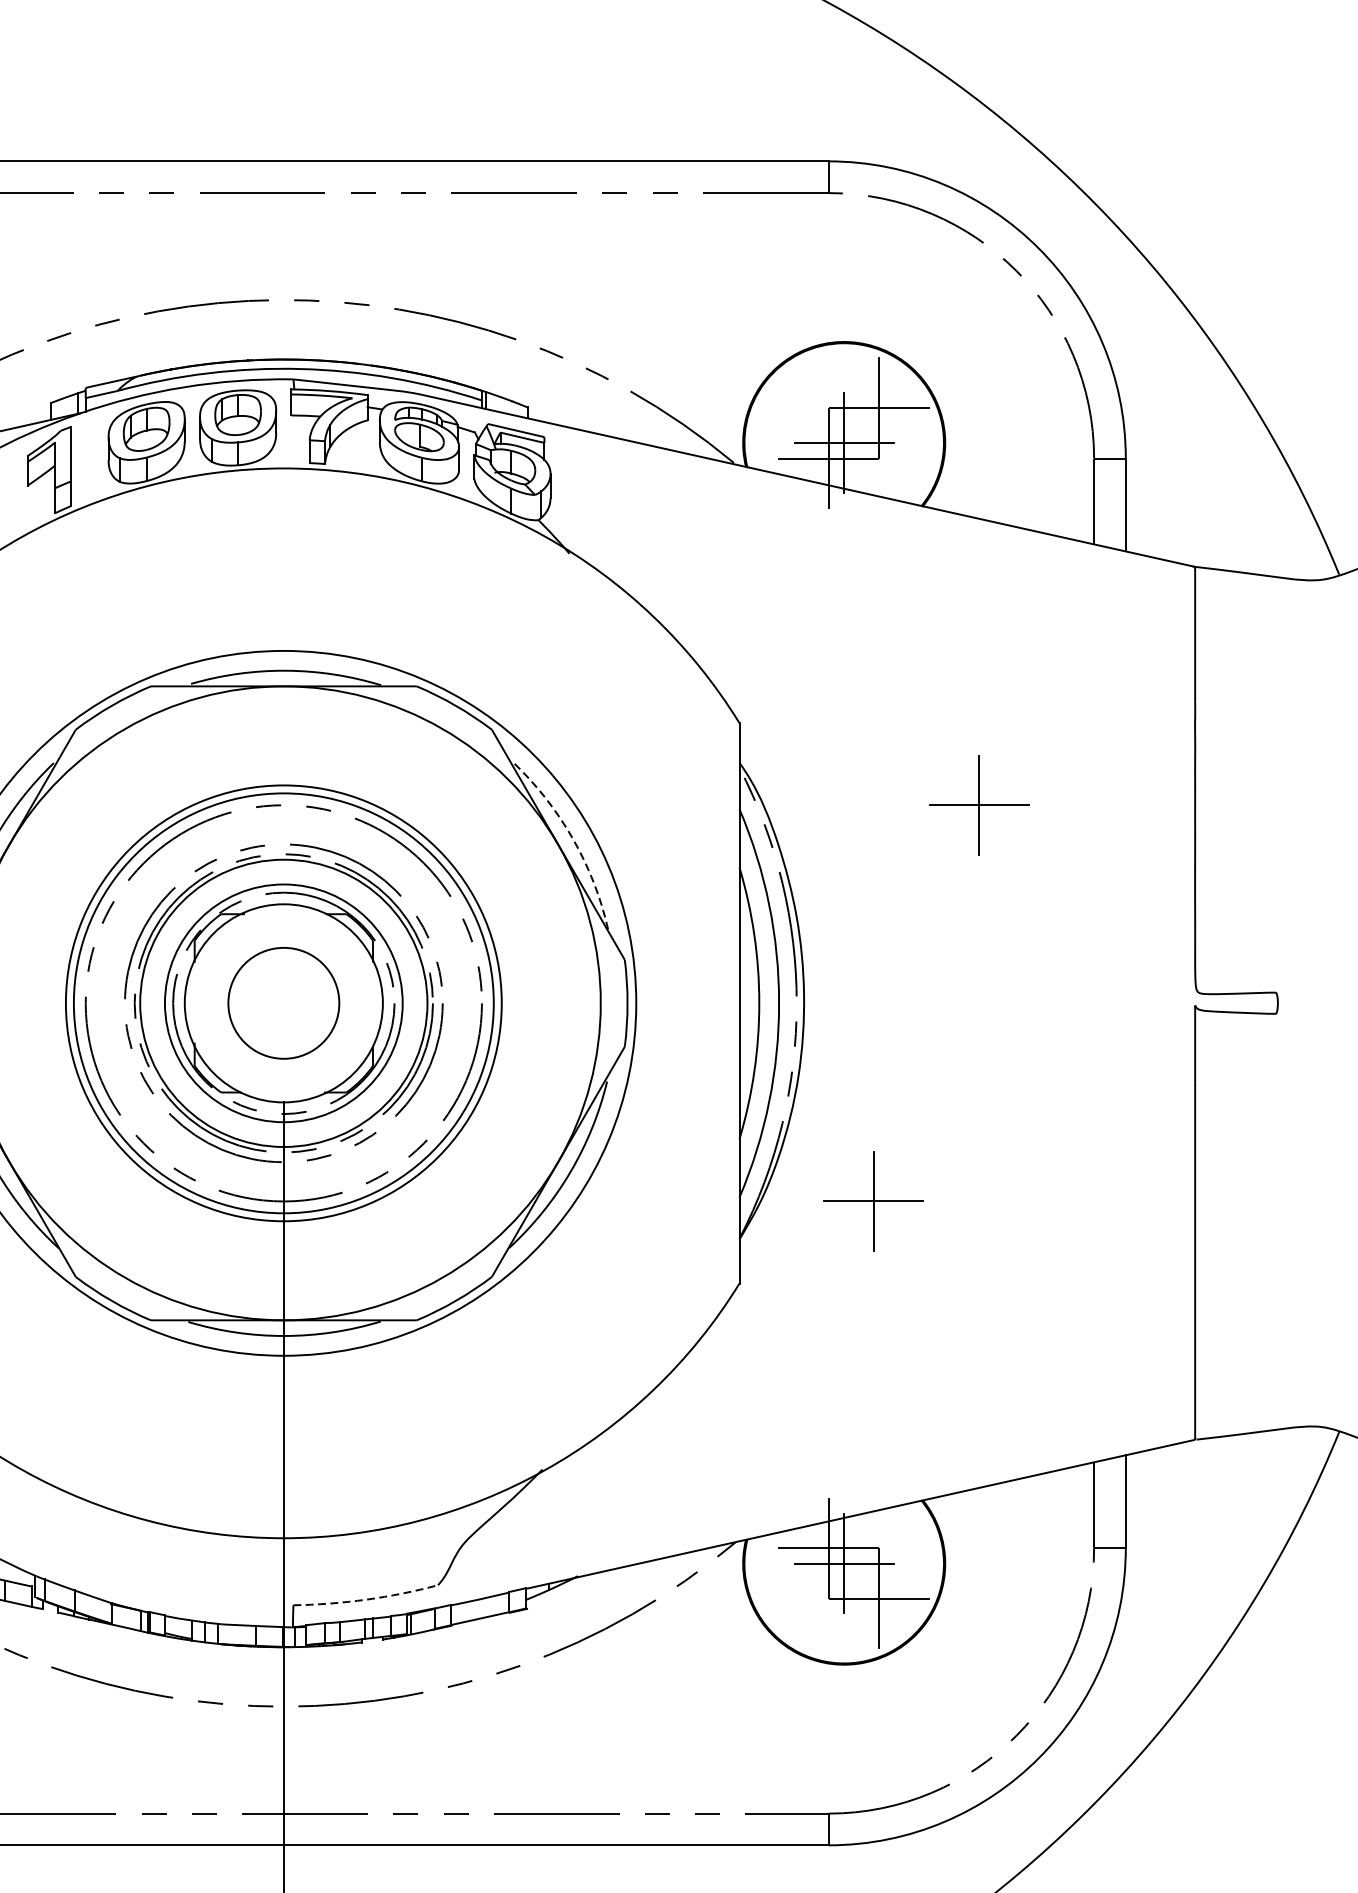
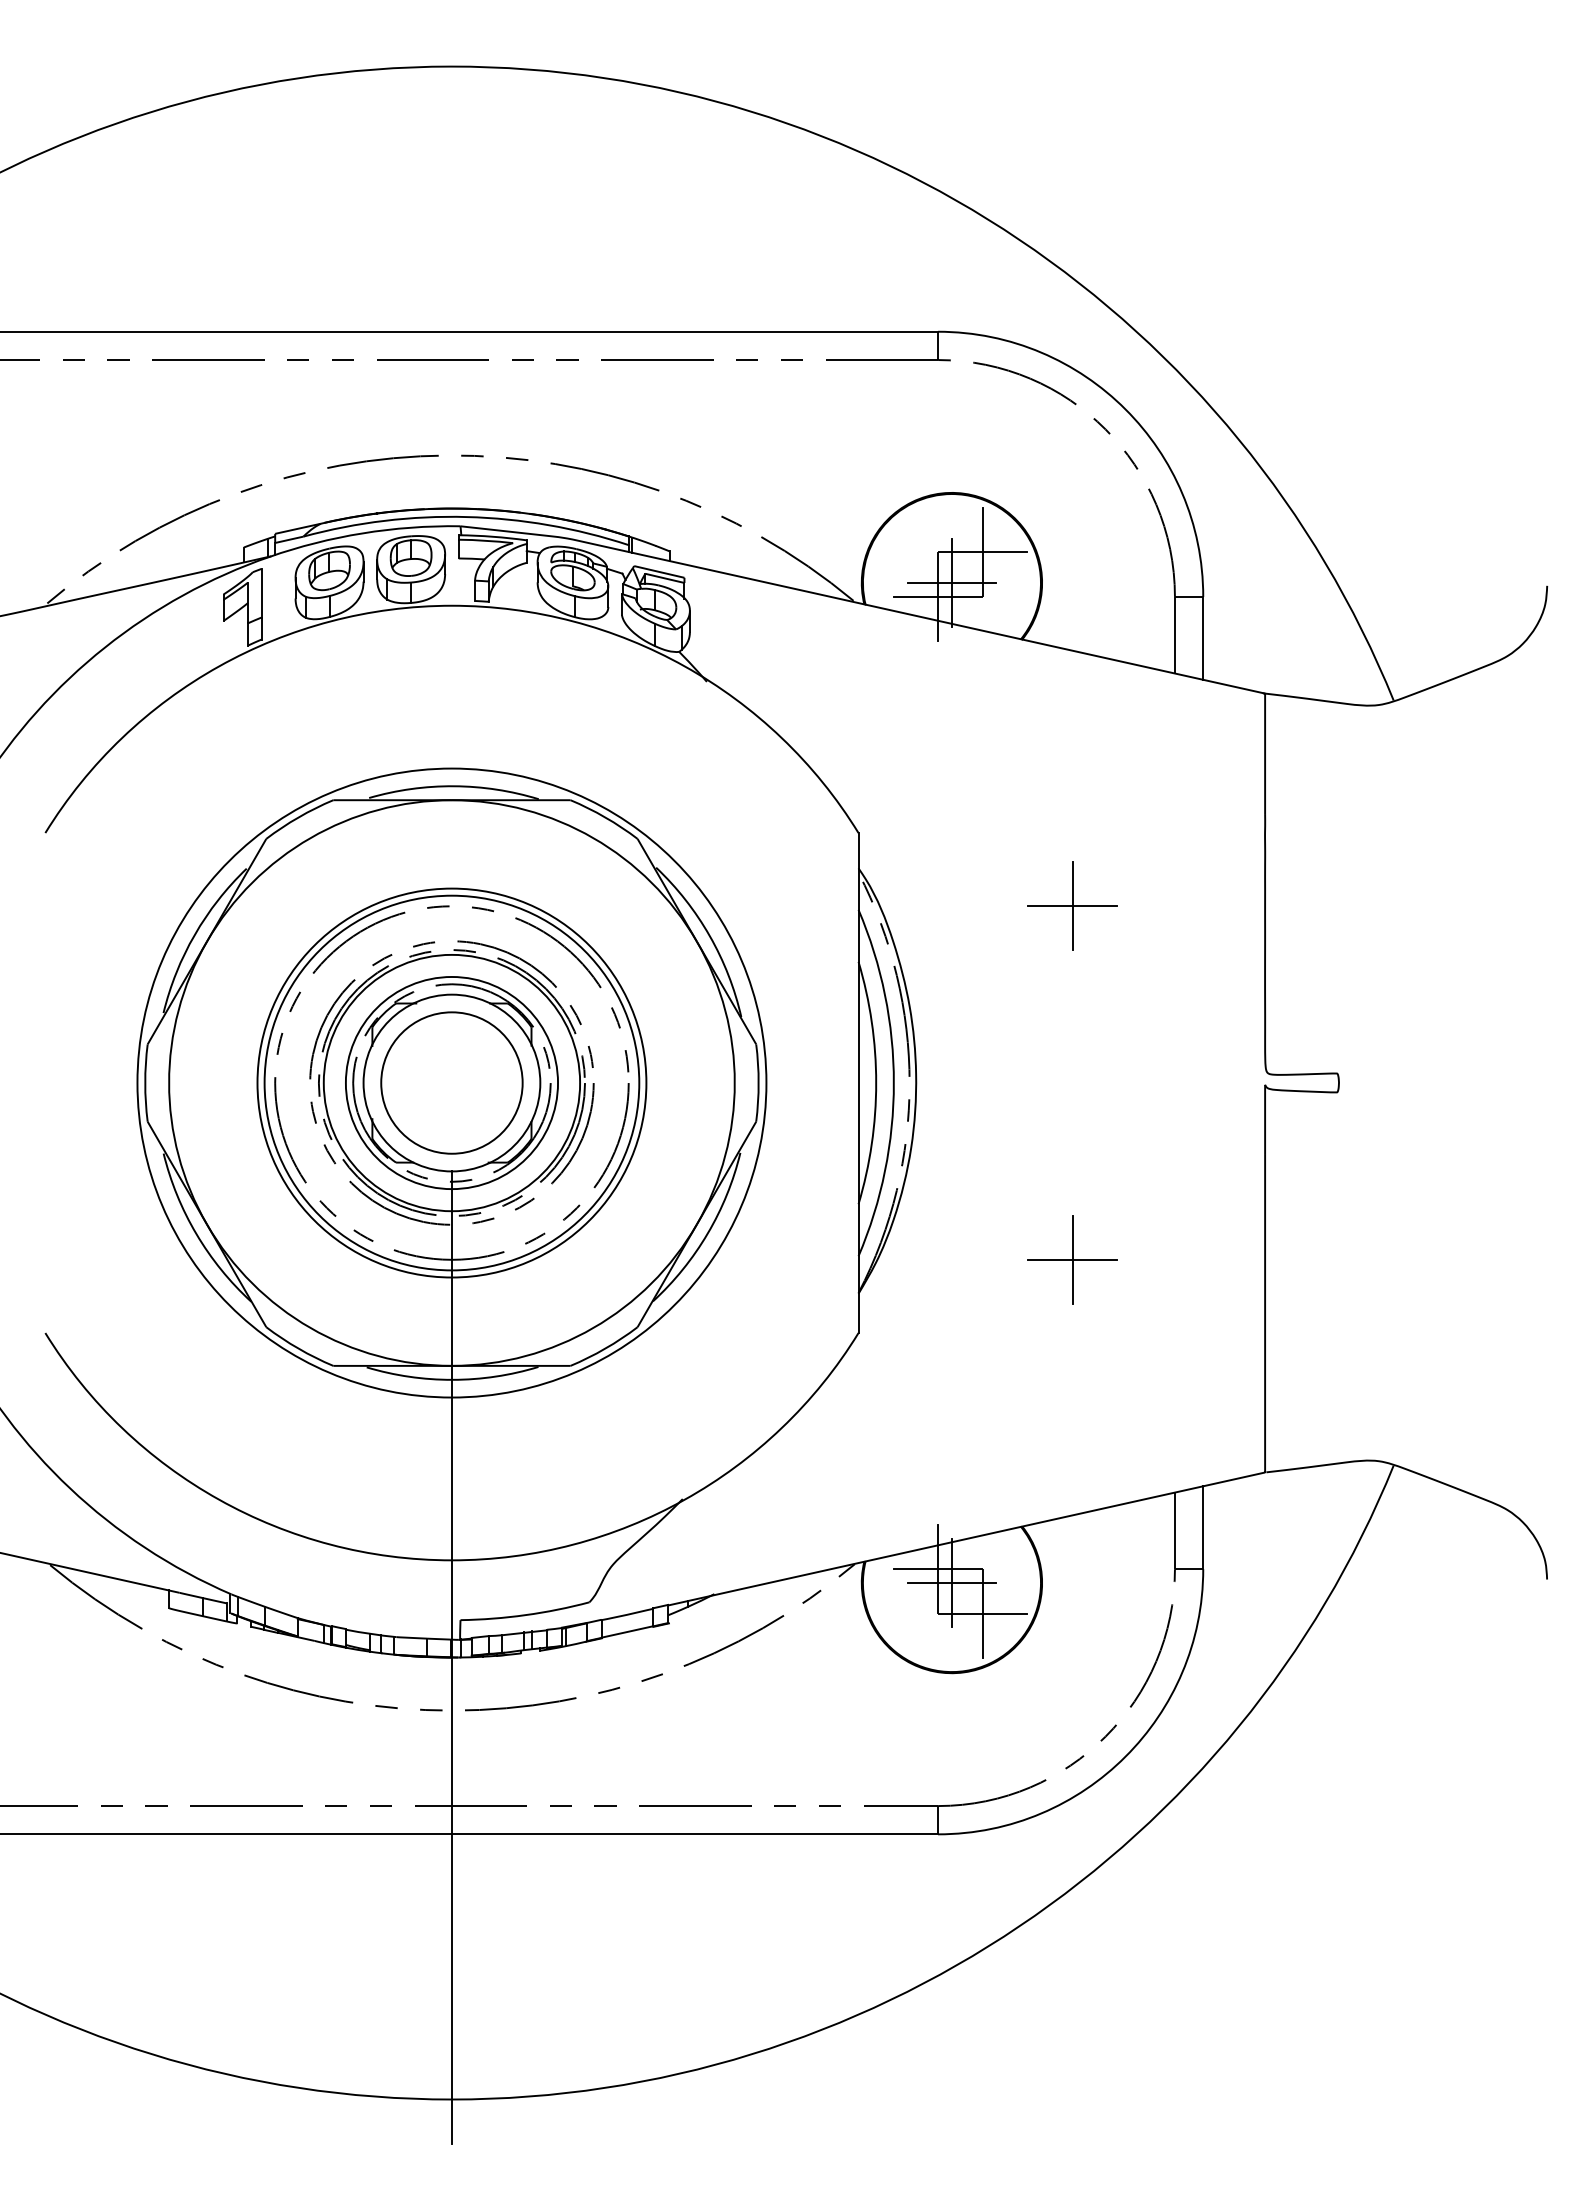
arc: (572, 839) -> (709, 936), dashed -> solid
circle: (283, 1002) -> (451, 1082), size x1.43
part: (873, 1201) -> (1072, 1259), moved
arc: (366, 1600) -> (525, 1615), dashed -> solid

